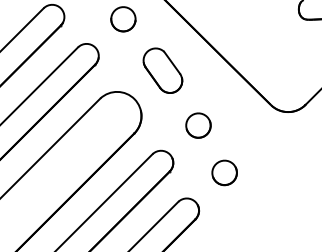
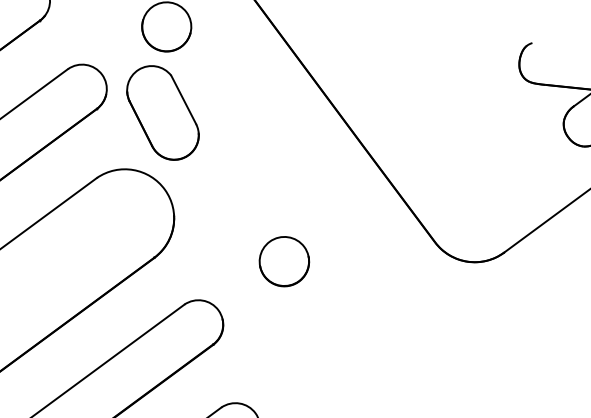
part: (162, 70) -> (162, 112), moved
part: (224, 172) -> (322, 362), removed

